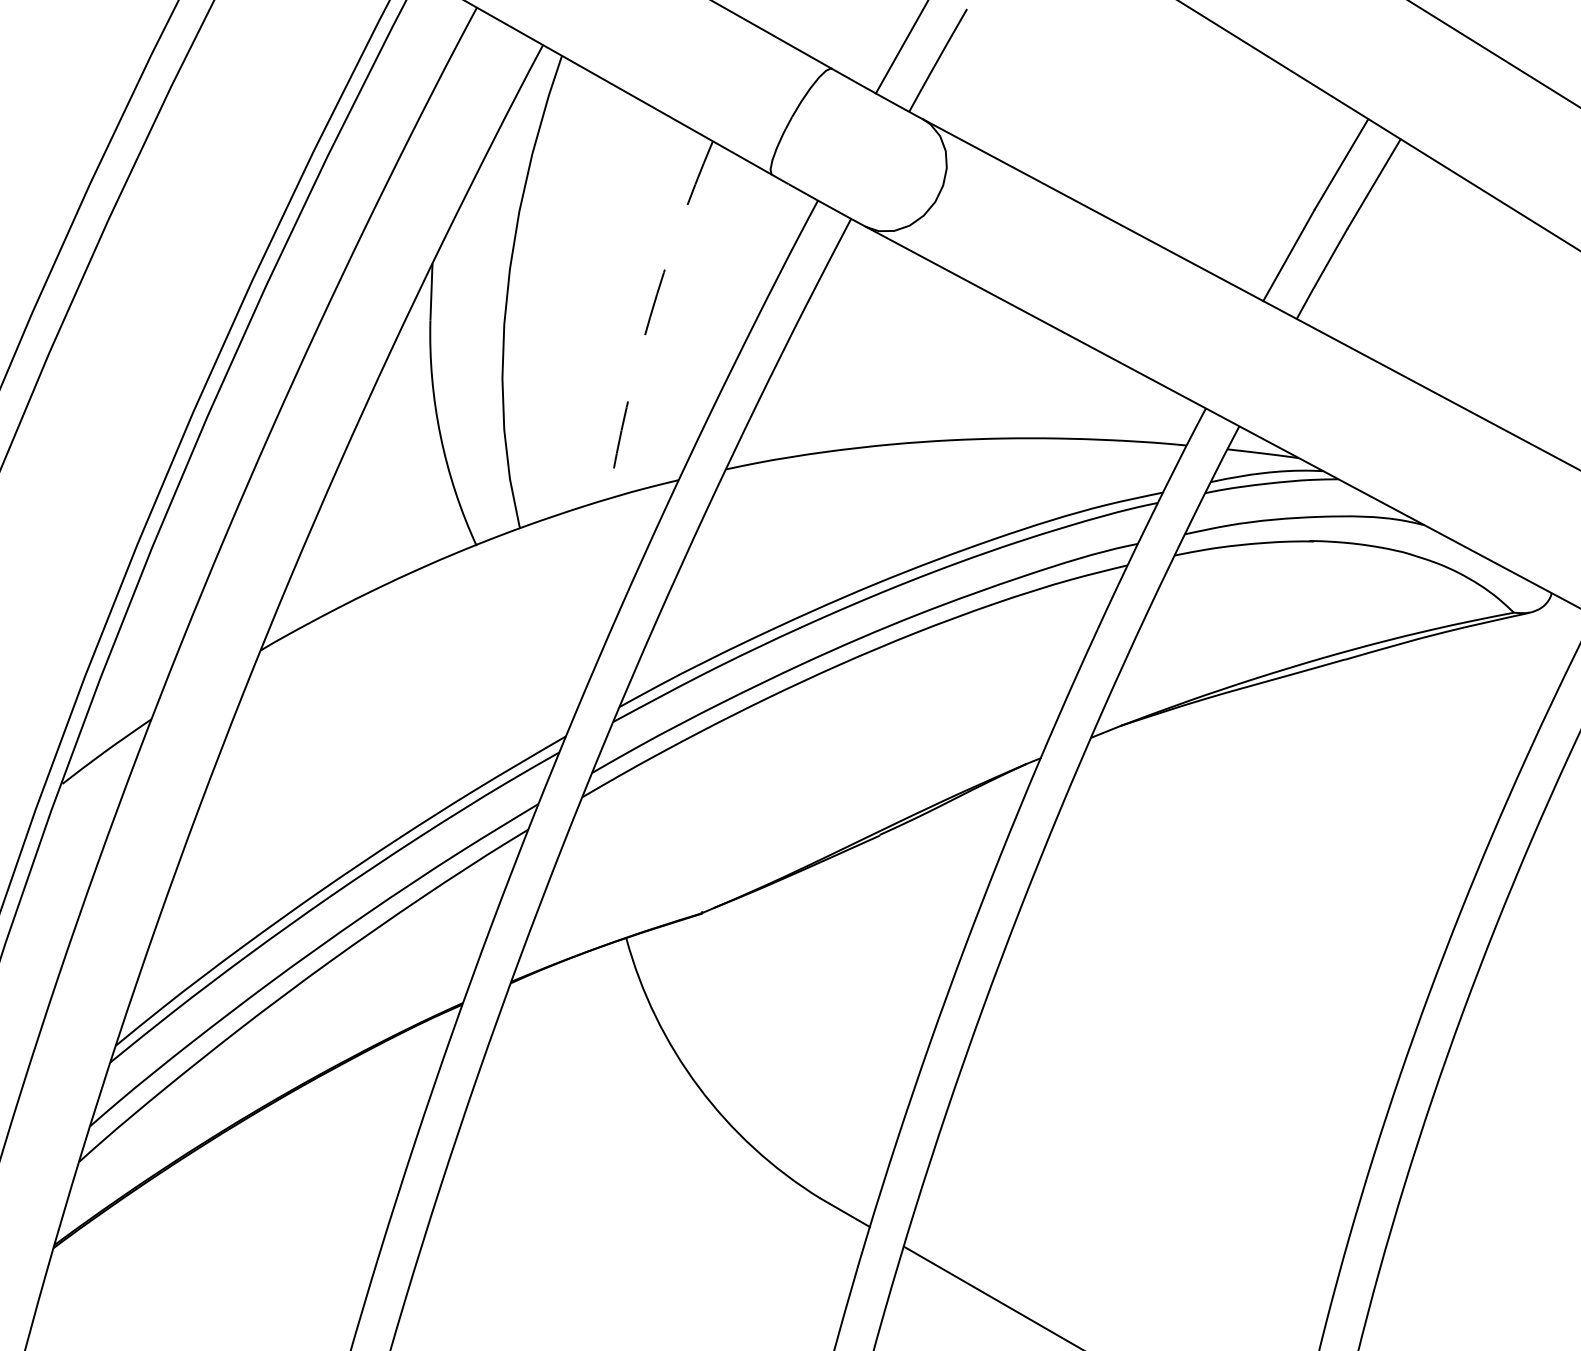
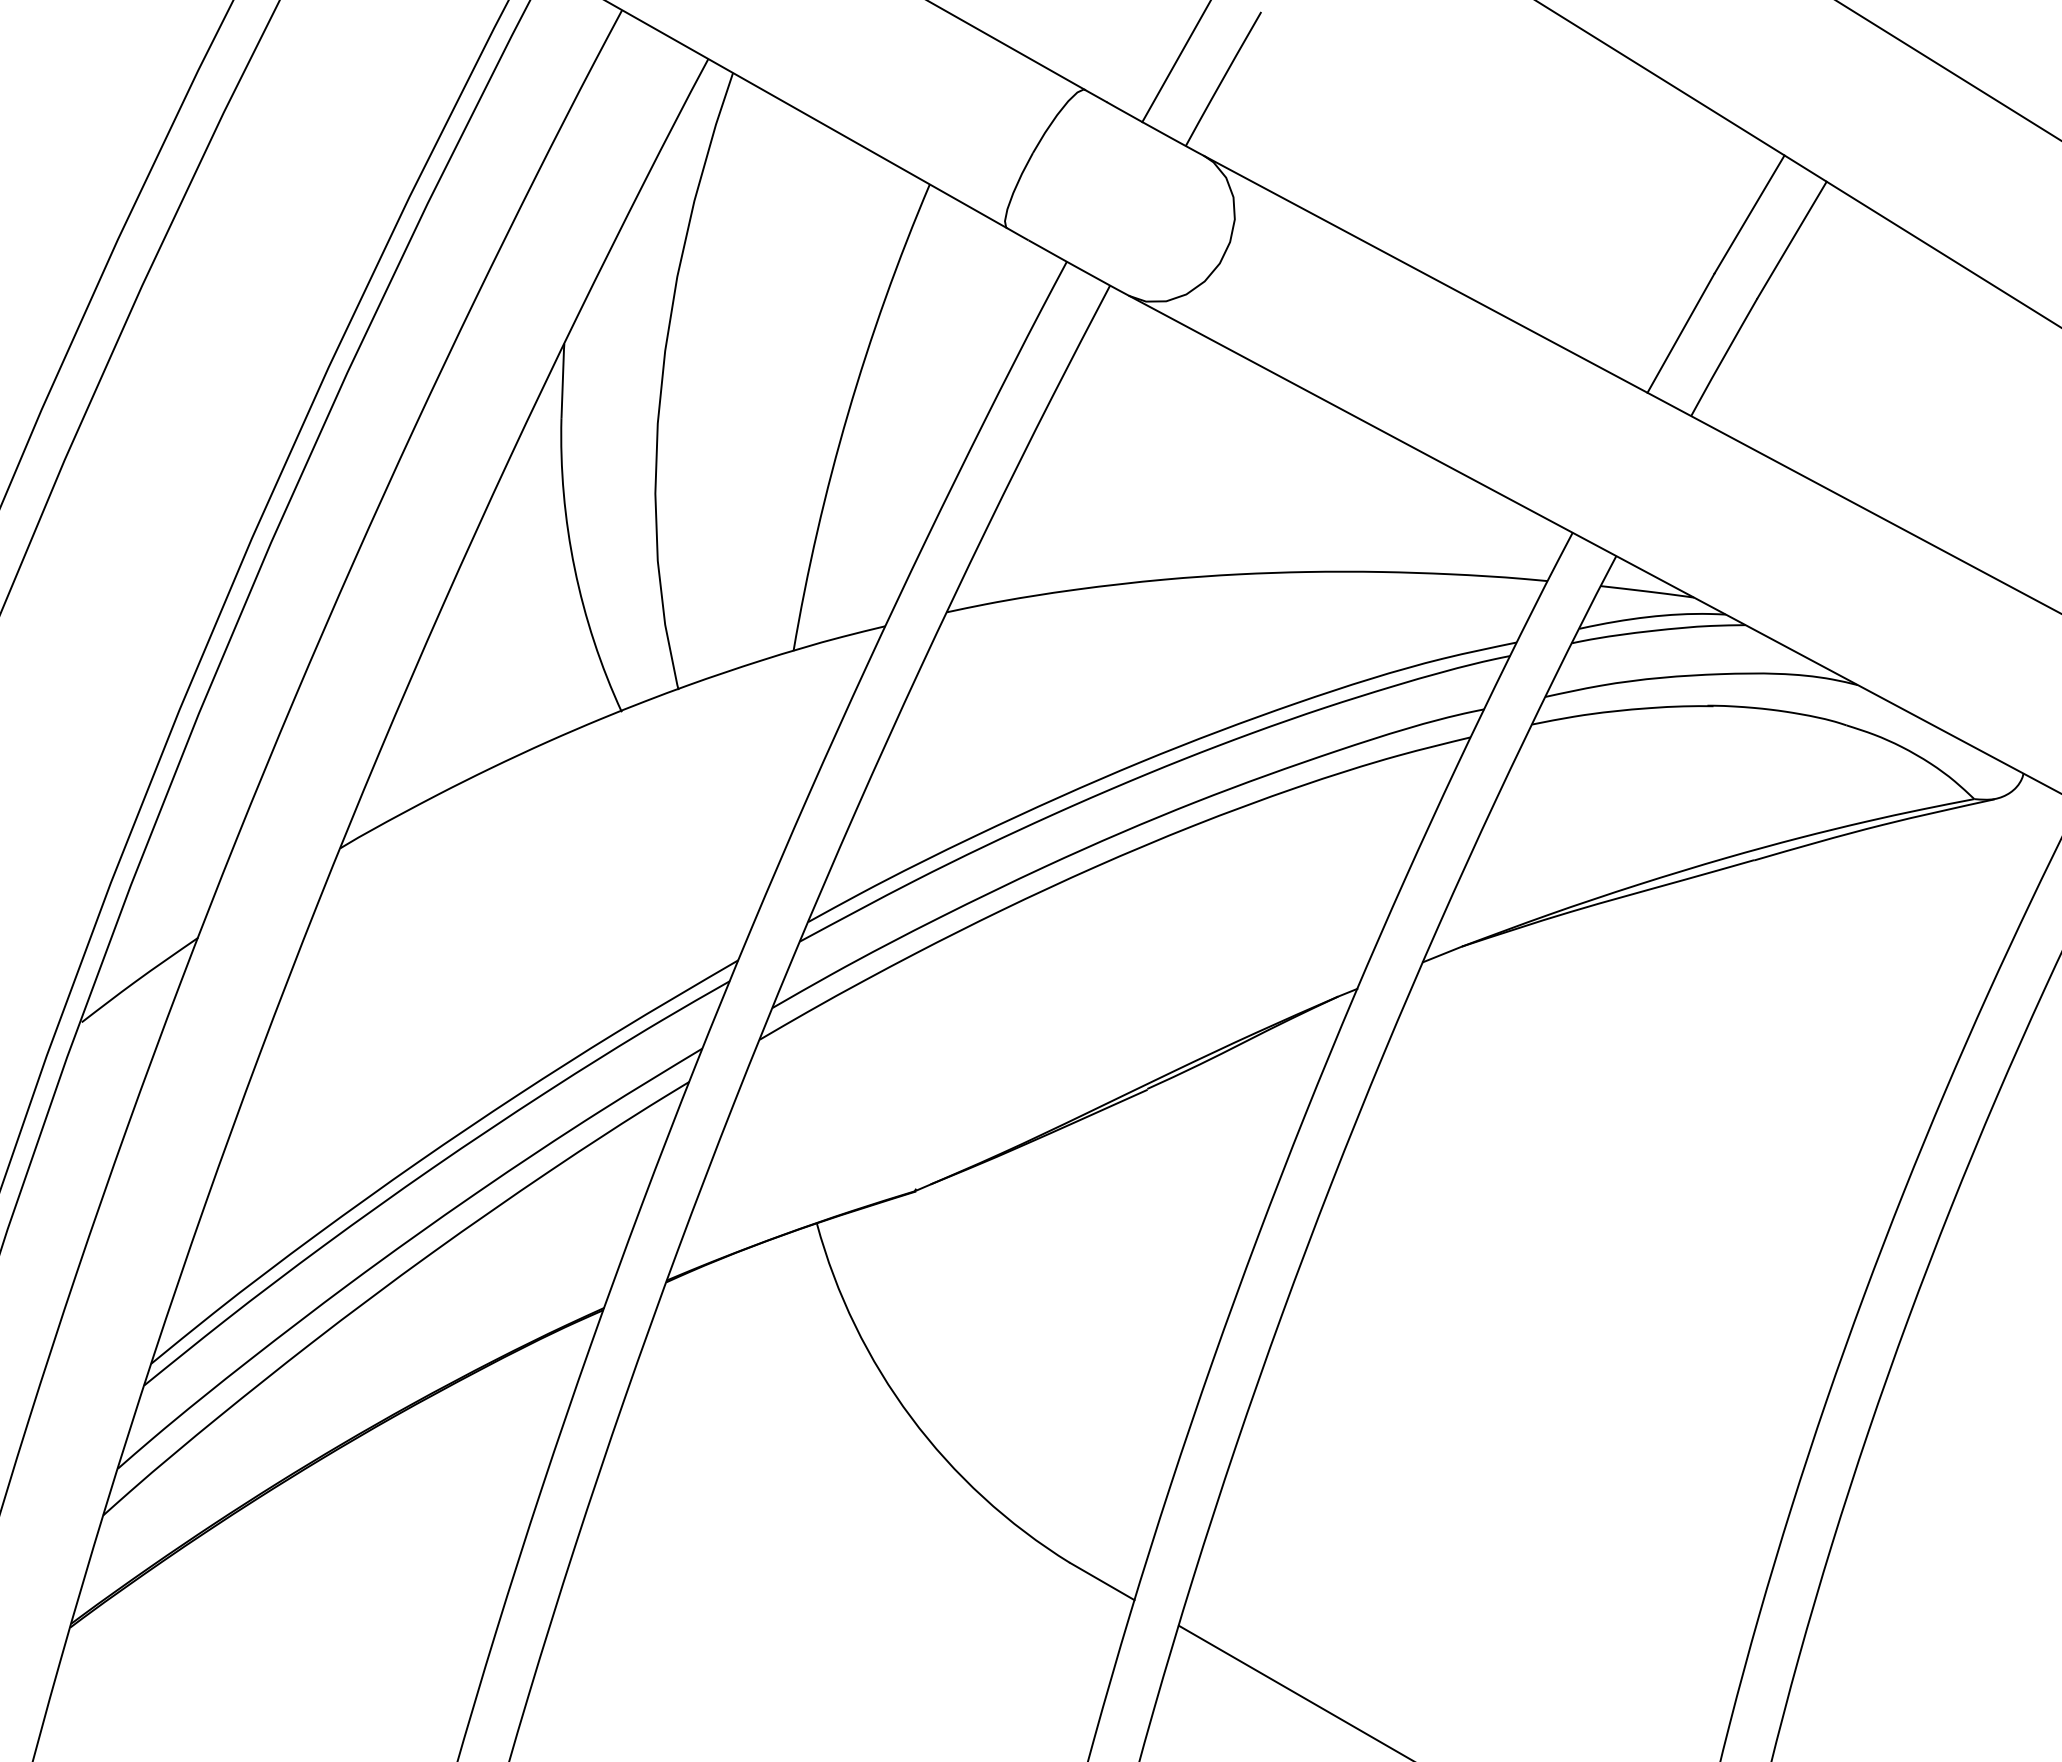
arc: (650, 316) -> (848, 413), dashed -> solid

